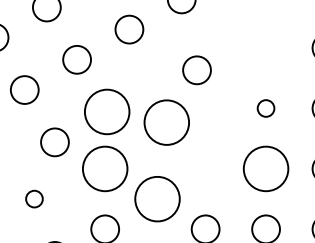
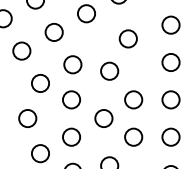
circle: (265, 46) -> (170, 24), added
circle: (265, 108) -> (170, 62), size x1.67
circle: (106, 111) -> (72, 64), size x0.62
circle: (166, 121) -> (109, 70), size x0.62
circle: (105, 168) -> (71, 99), size x0.62
circle: (205, 168) -> (133, 99), added
circle: (265, 168) -> (170, 99), size x0.62
circle: (33, 199) -> (27, 118), size x1.67
circle: (156, 199) -> (103, 118), size x0.62

